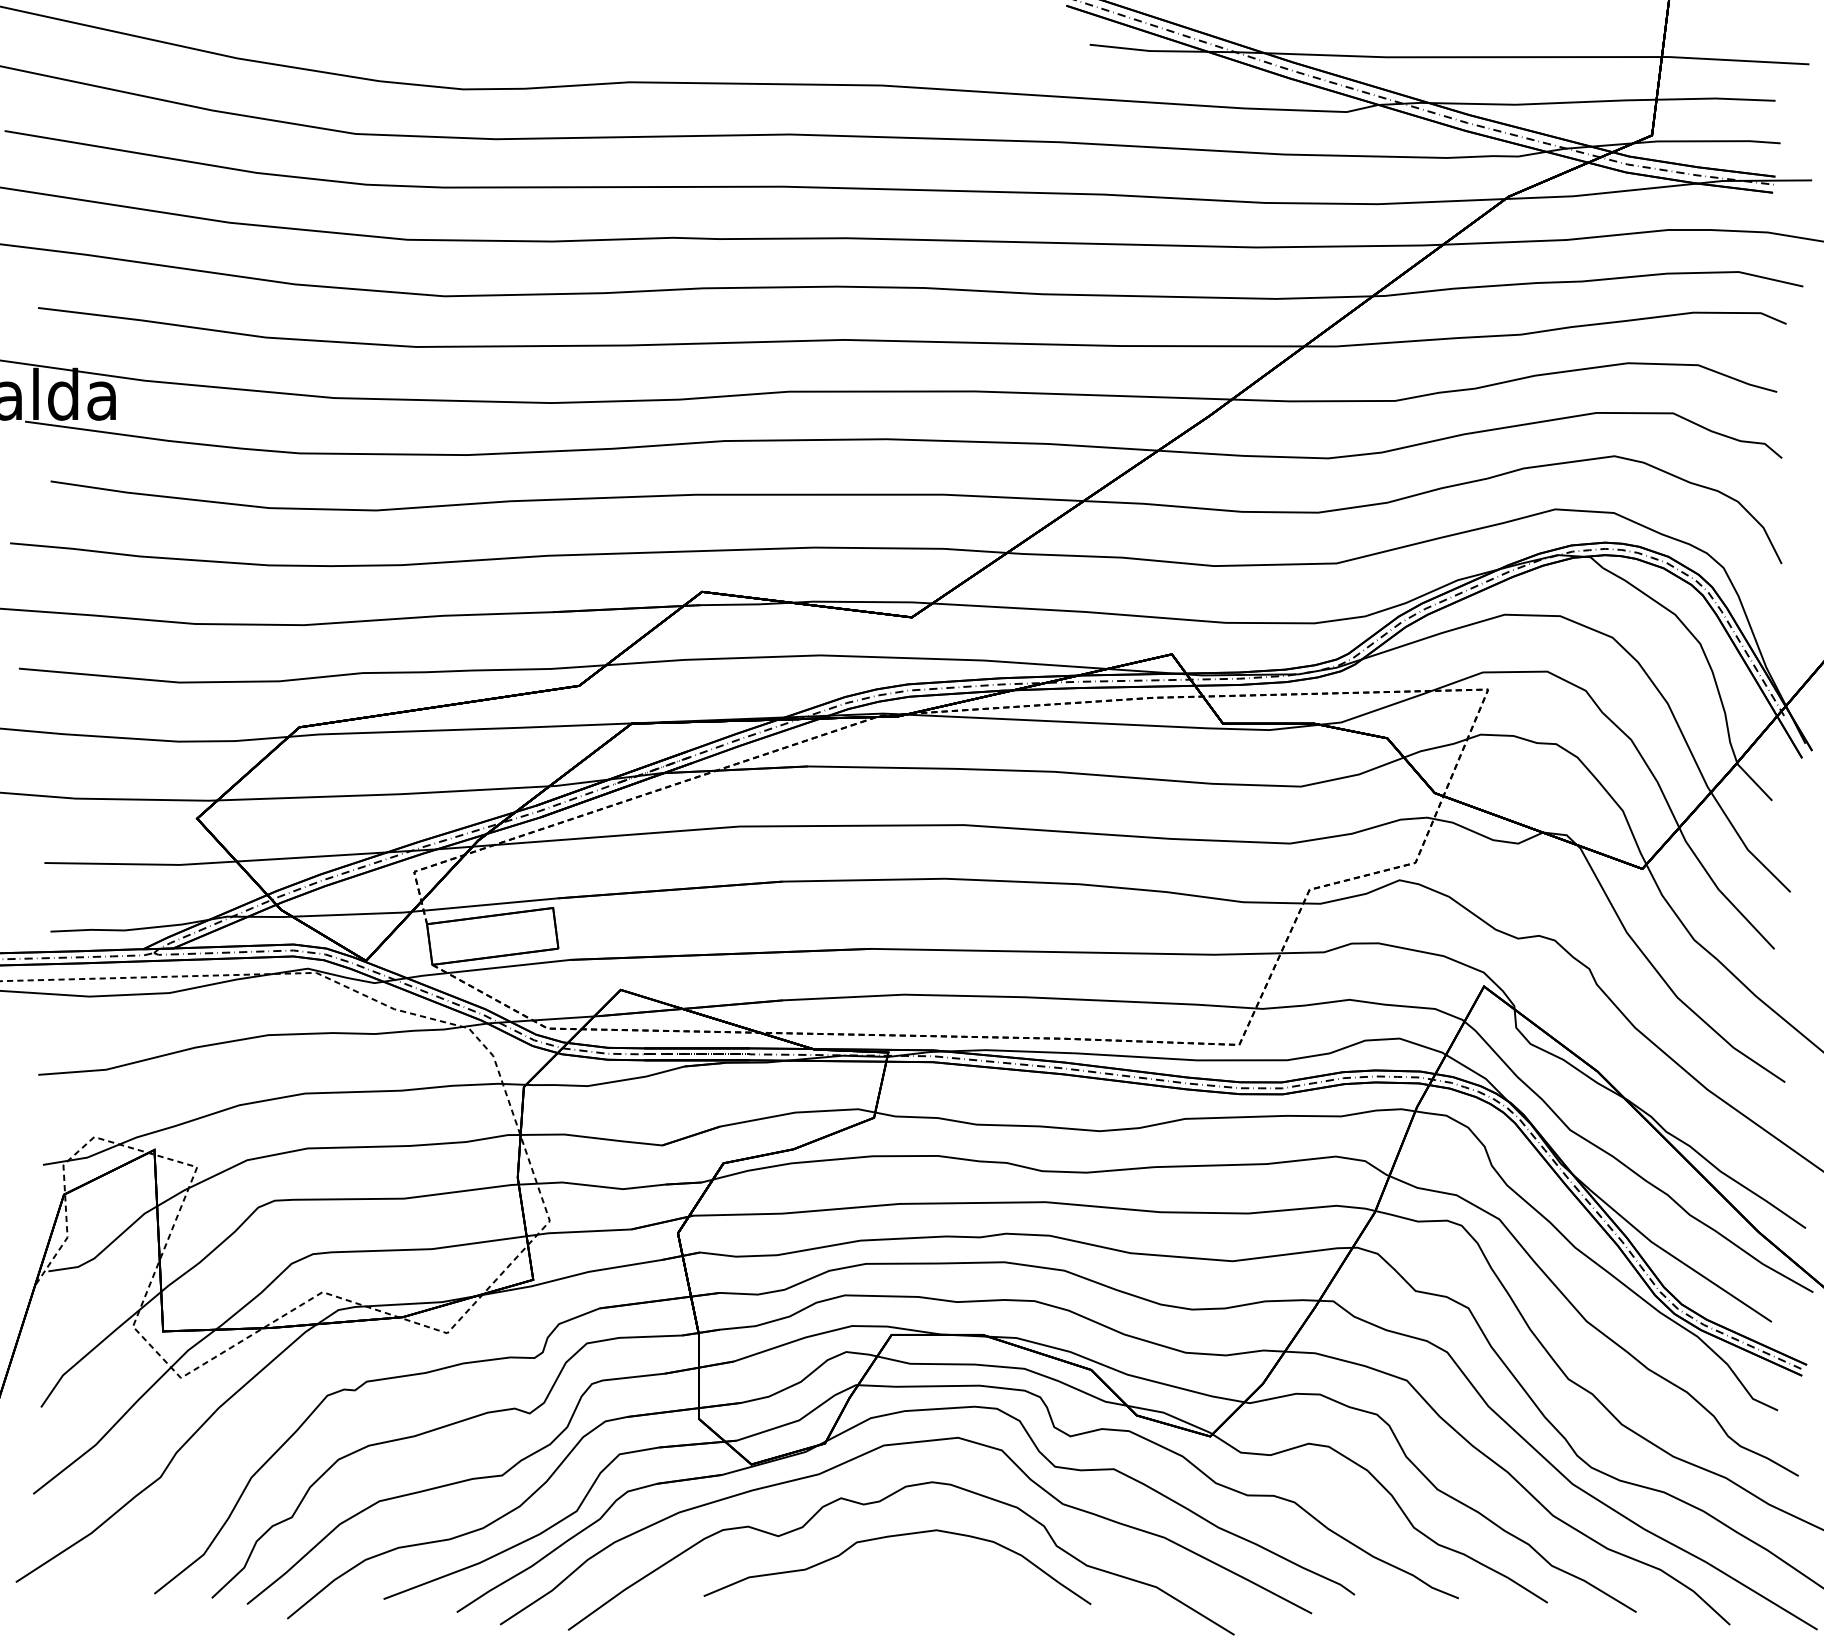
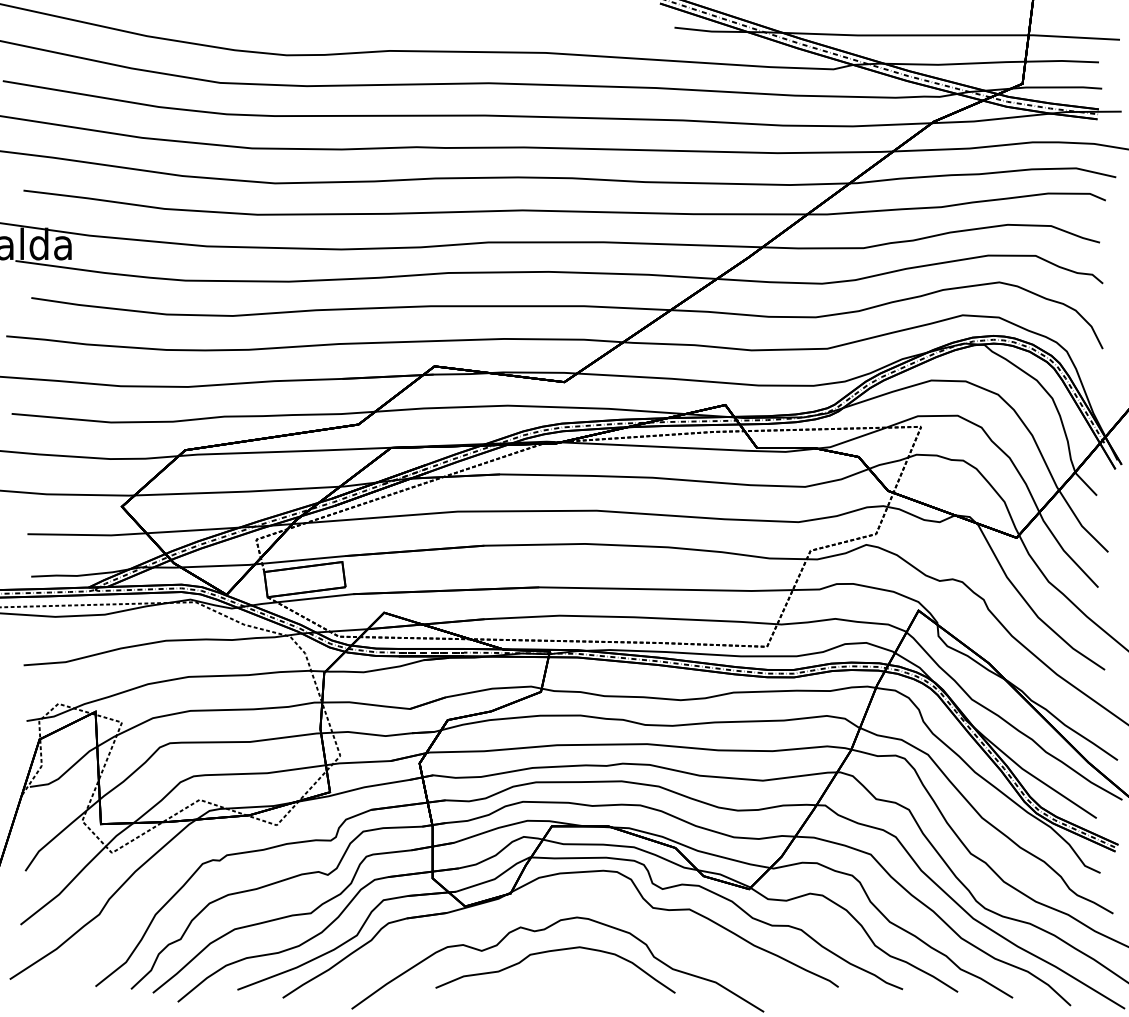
curve: (871, 1453) -> (539, 899), removed

